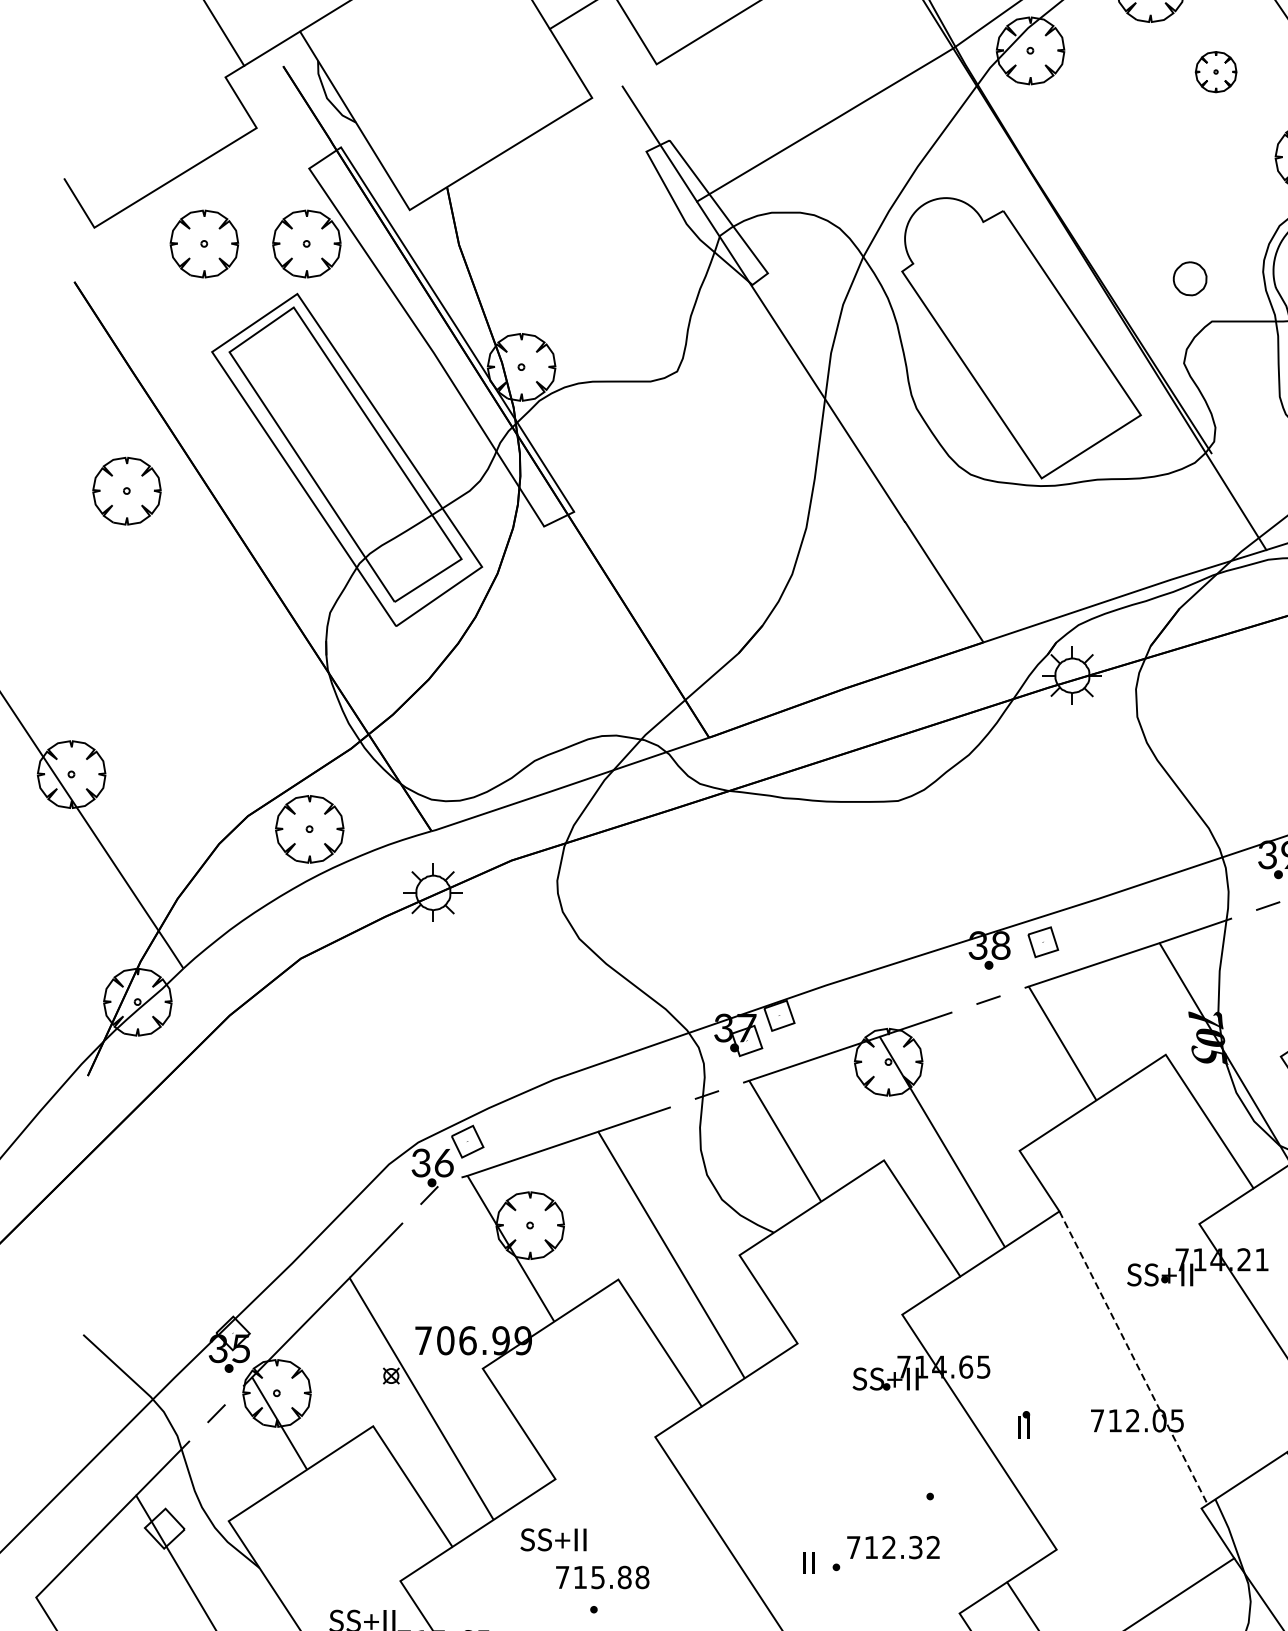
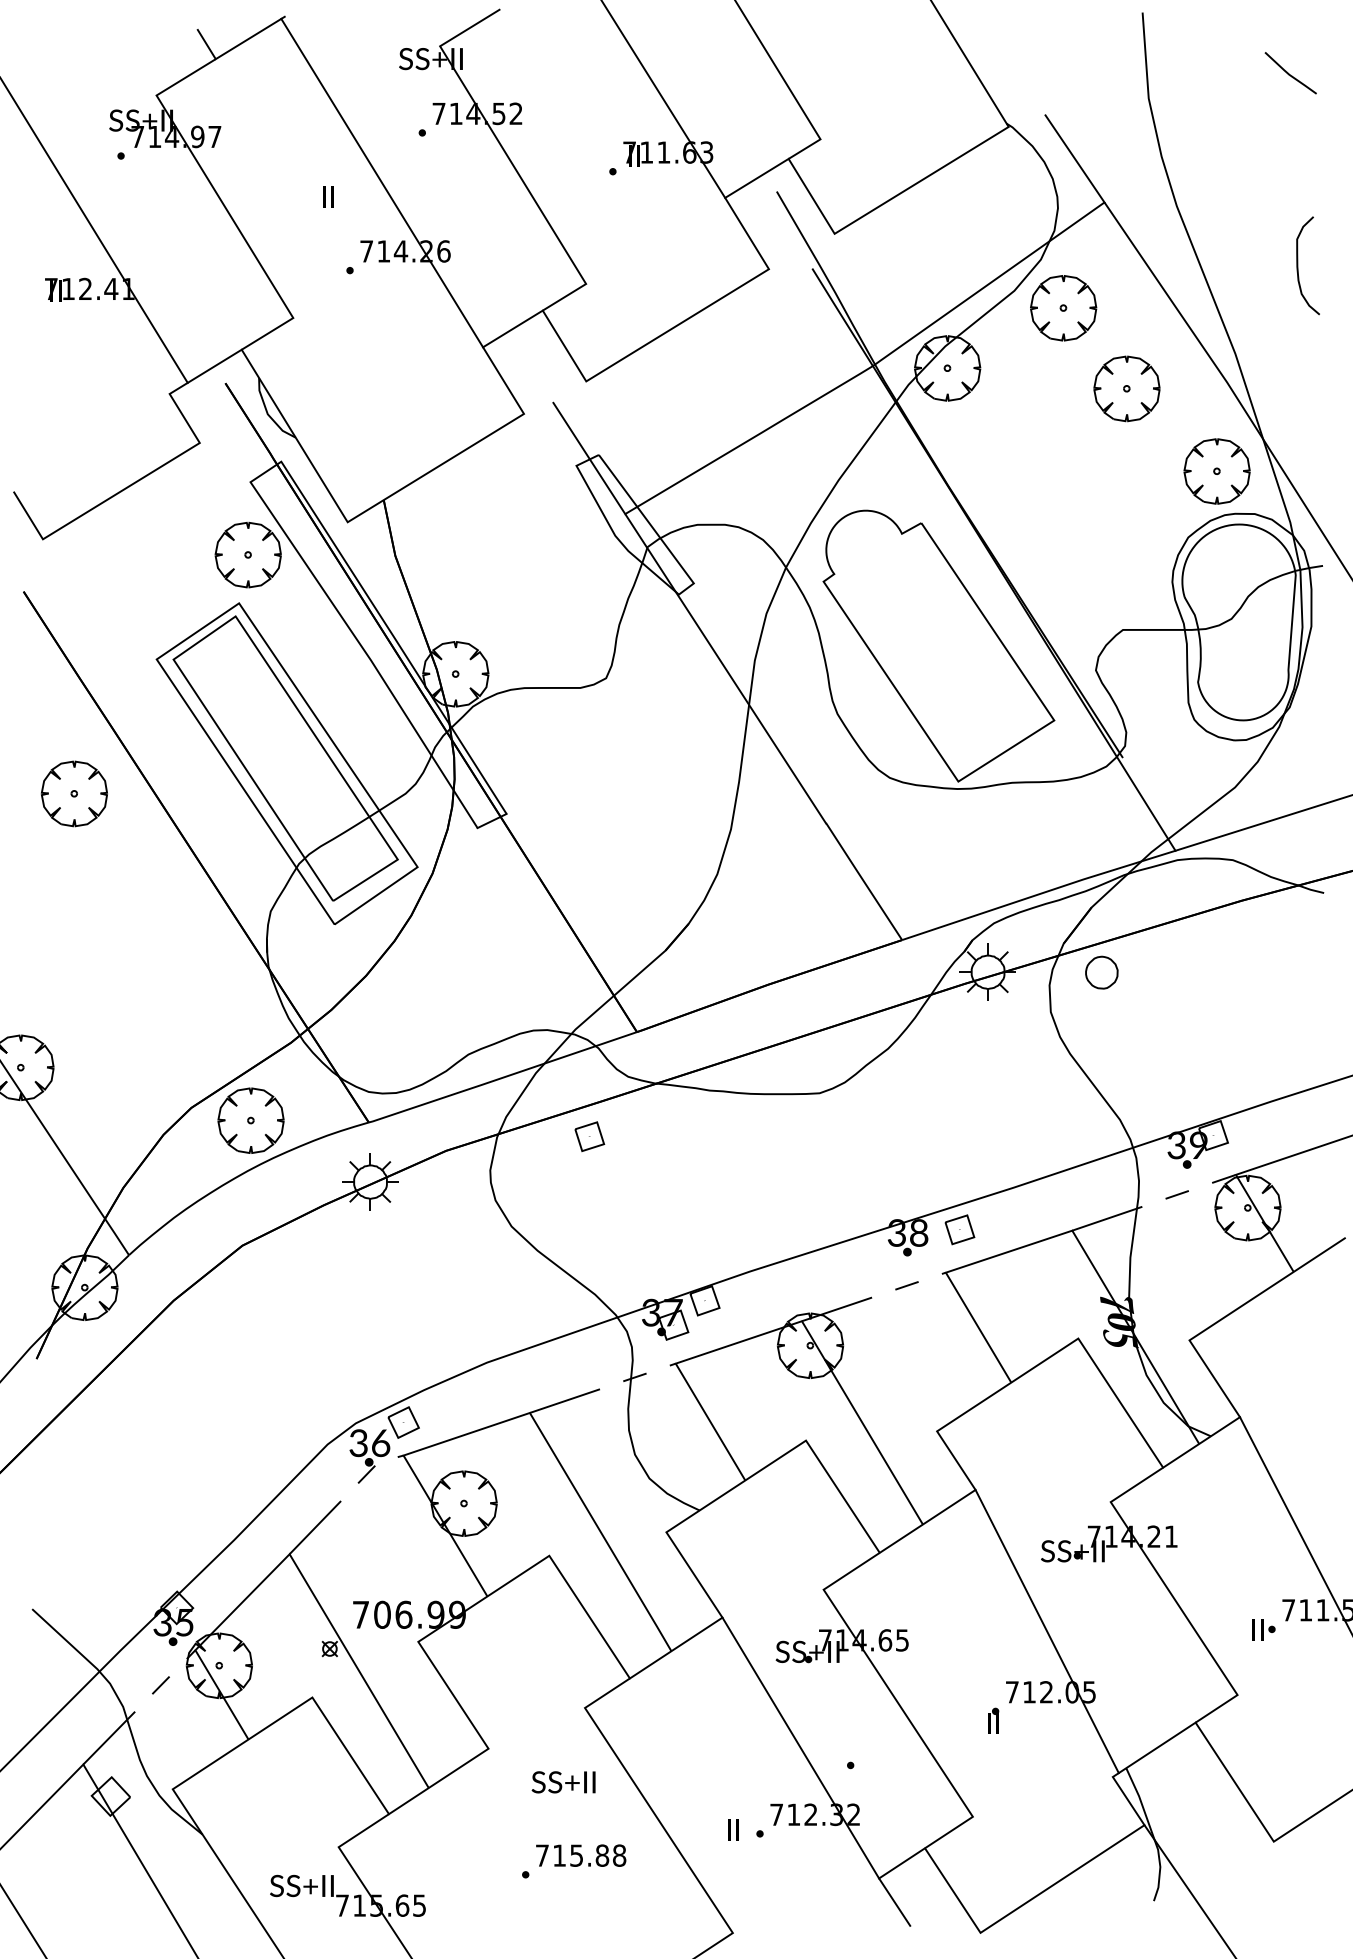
part: (1215, 71) -> (1126, 388), size x1.67
part: (203, 243) -> (148, 554), removed
part: (1189, 278) -> (1101, 972), moved
part: (659, 845) -> (589, 1136), added
line: (1133, 1357) -> (1047, 1631), dashed -> solid
part: (1024, 1424) -> (993, 1720), moved
line: (878, 1477) -> (800, 1747), added
text: (553, 1540) -> (563, 1782), moved
text: (603, 1577) -> (581, 1855), moved

